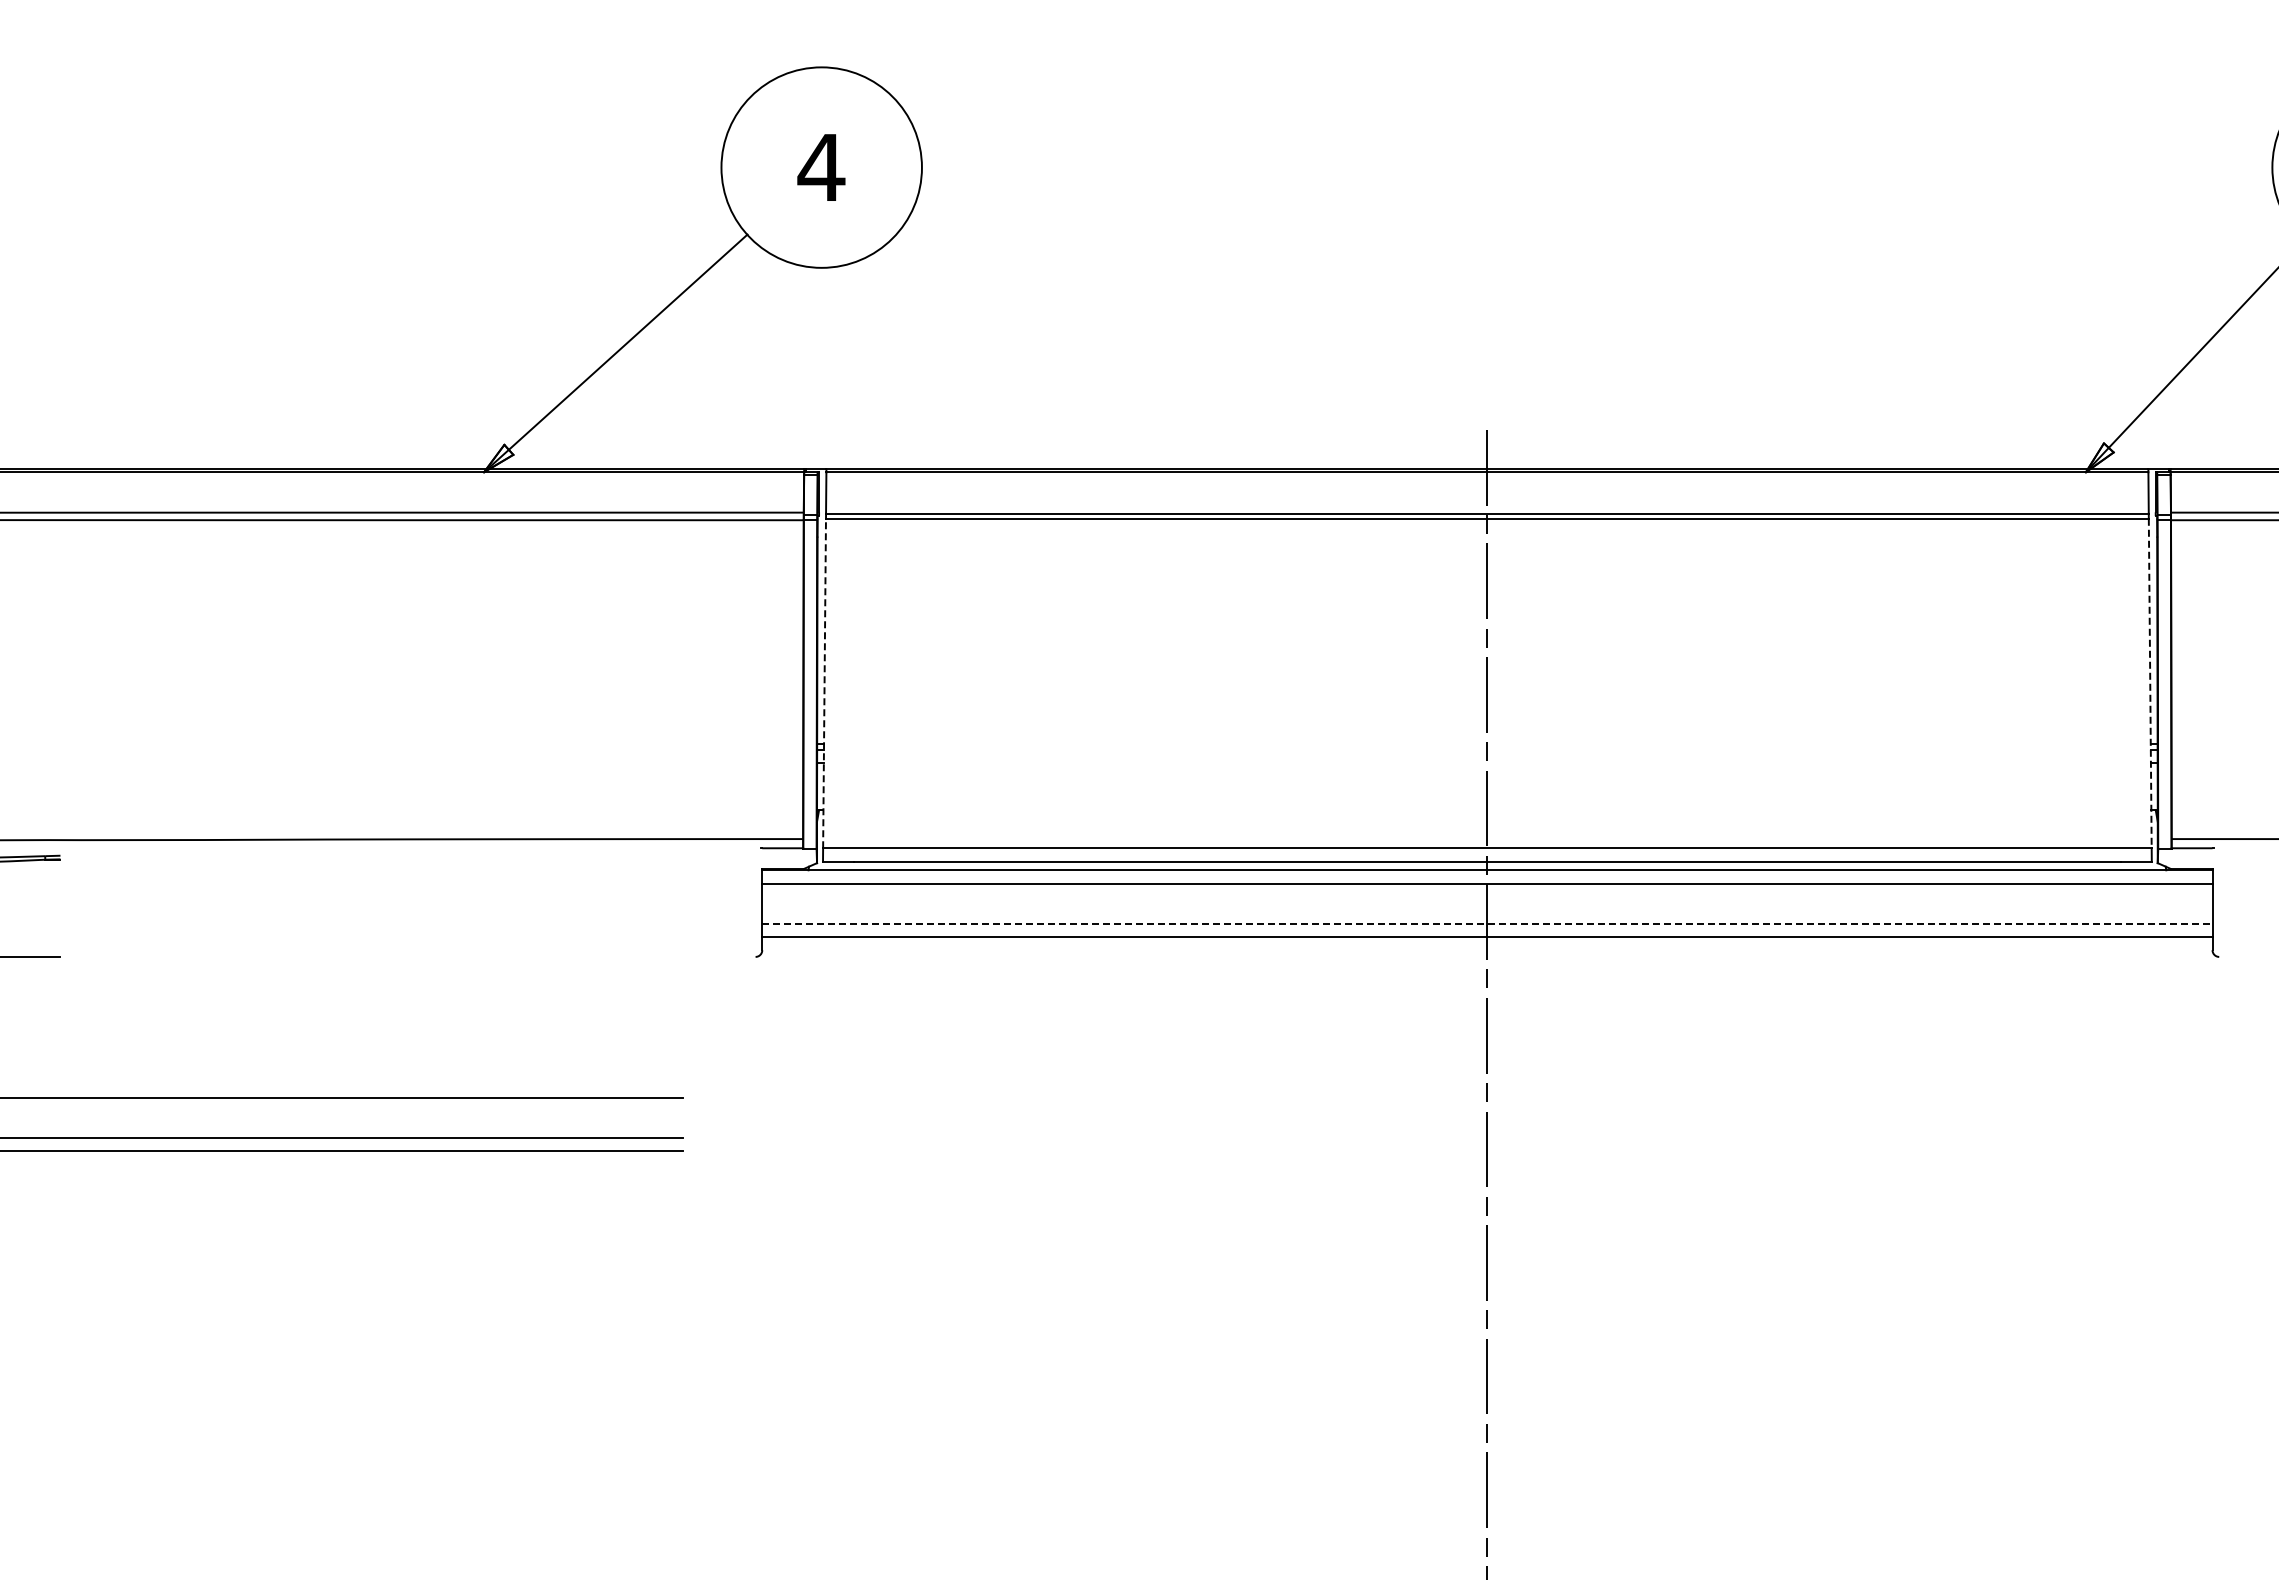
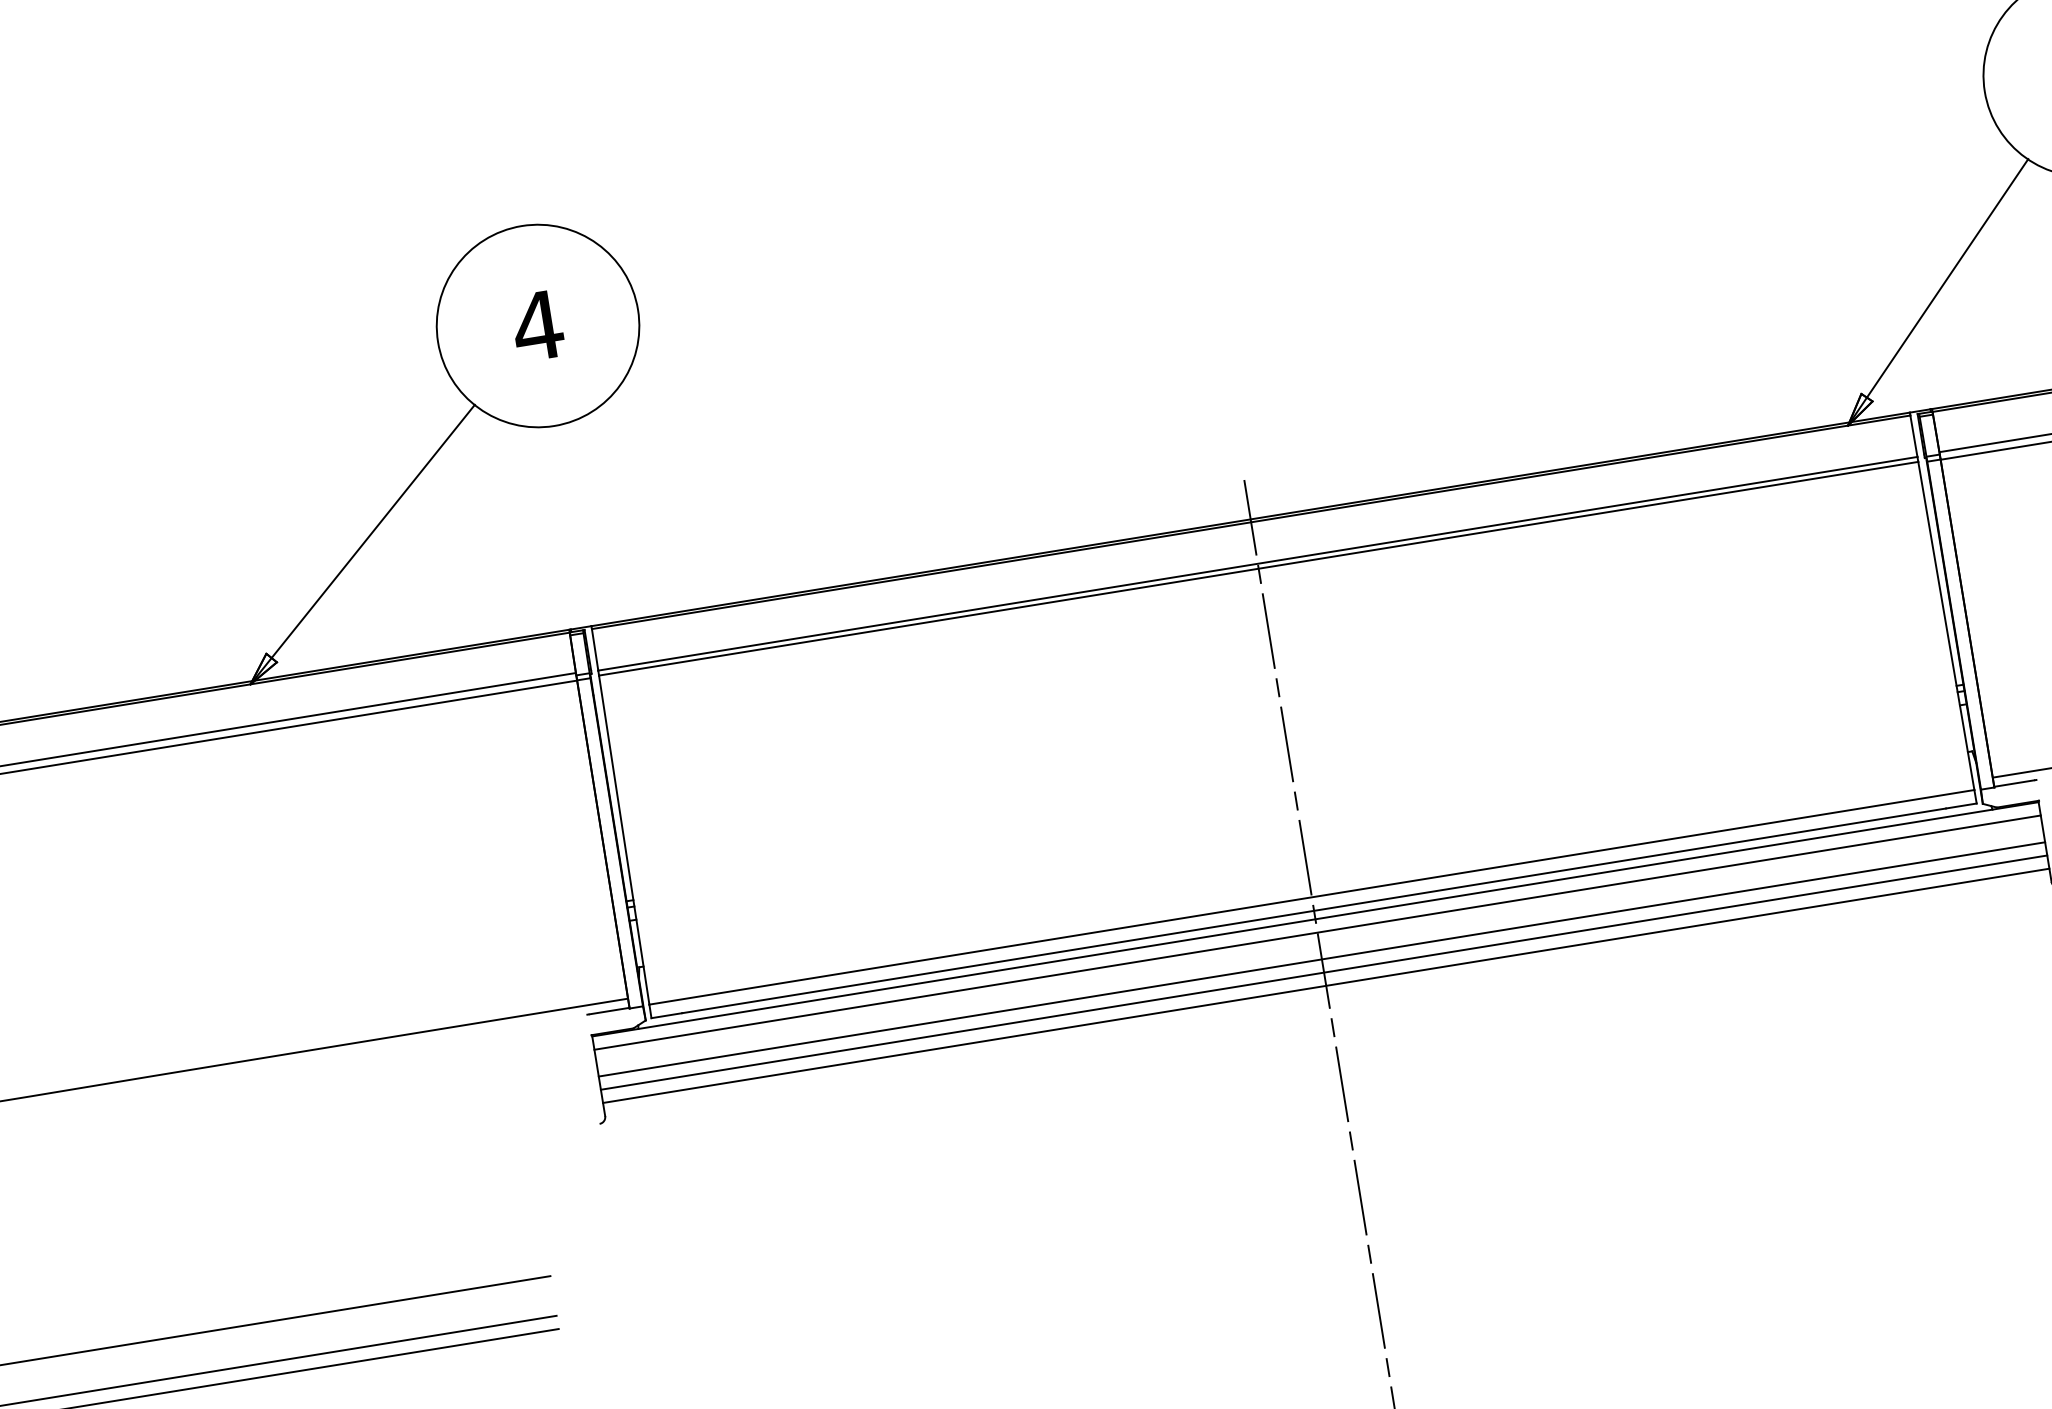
line: (824, 683) -> (624, 840), dashed -> solid
line: (2150, 683) -> (1946, 625), dashed -> solid
line: (1487, 910) -> (1322, 959), added
line: (1487, 923) -> (1324, 972), dashed -> solid

